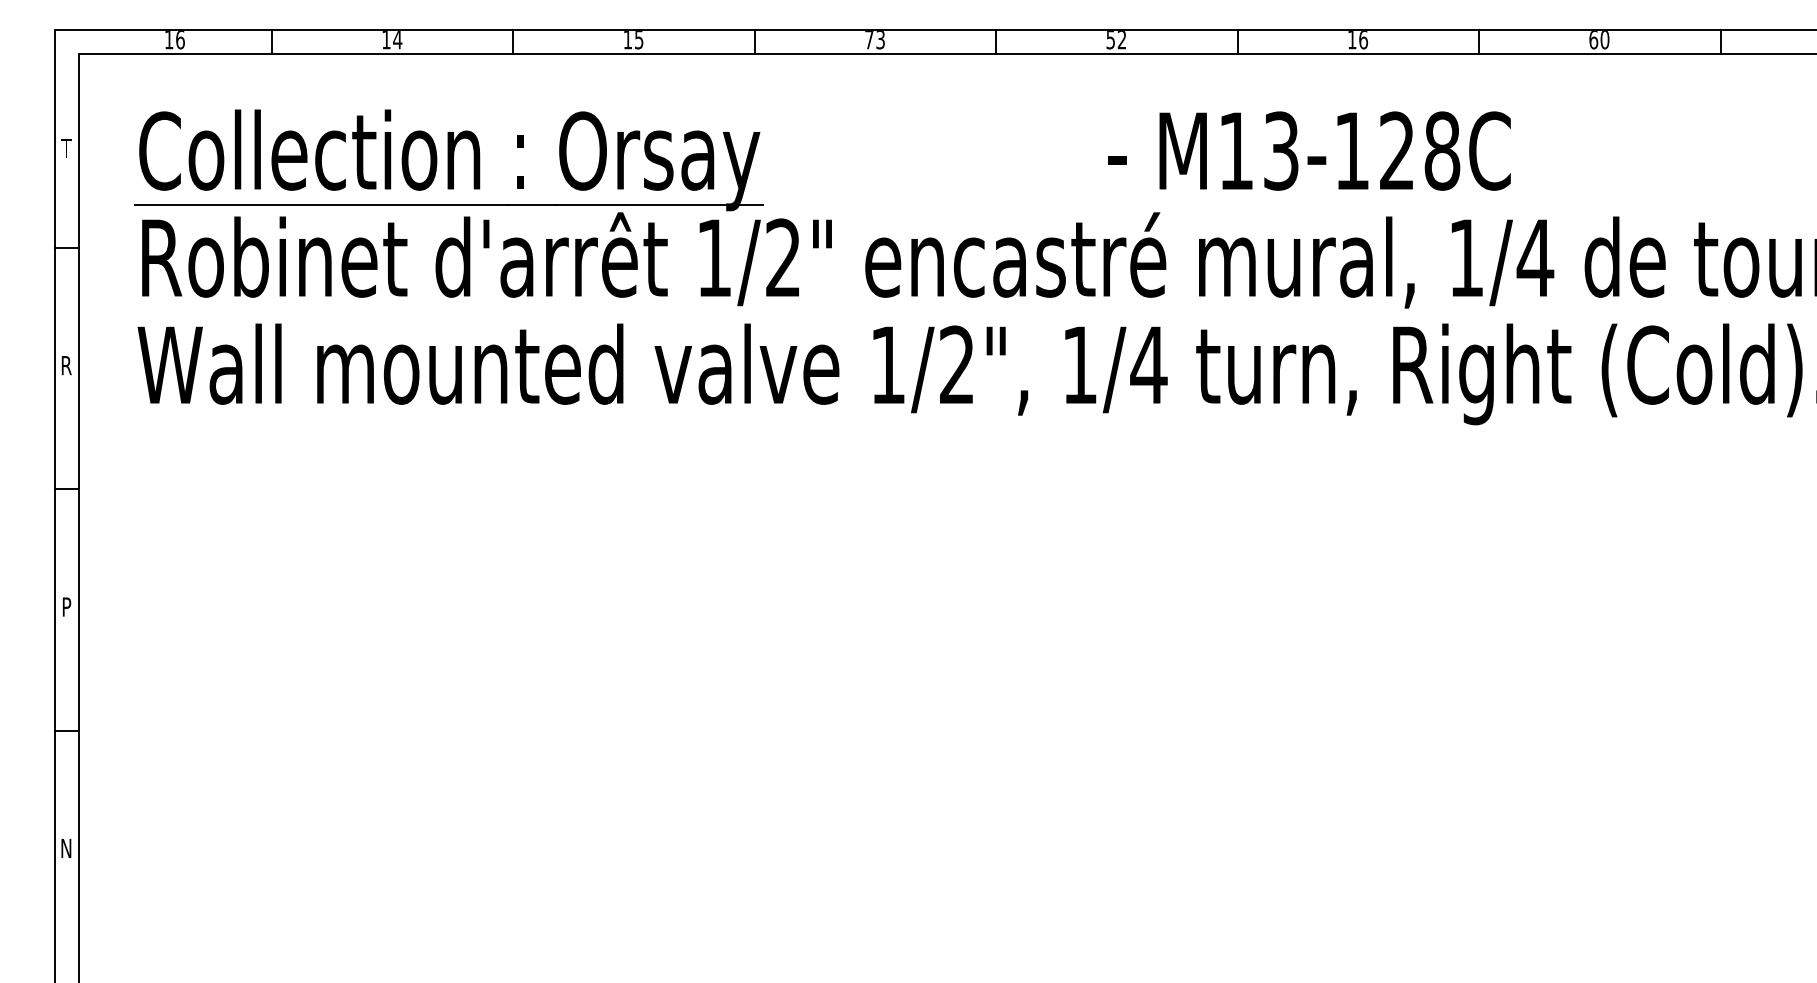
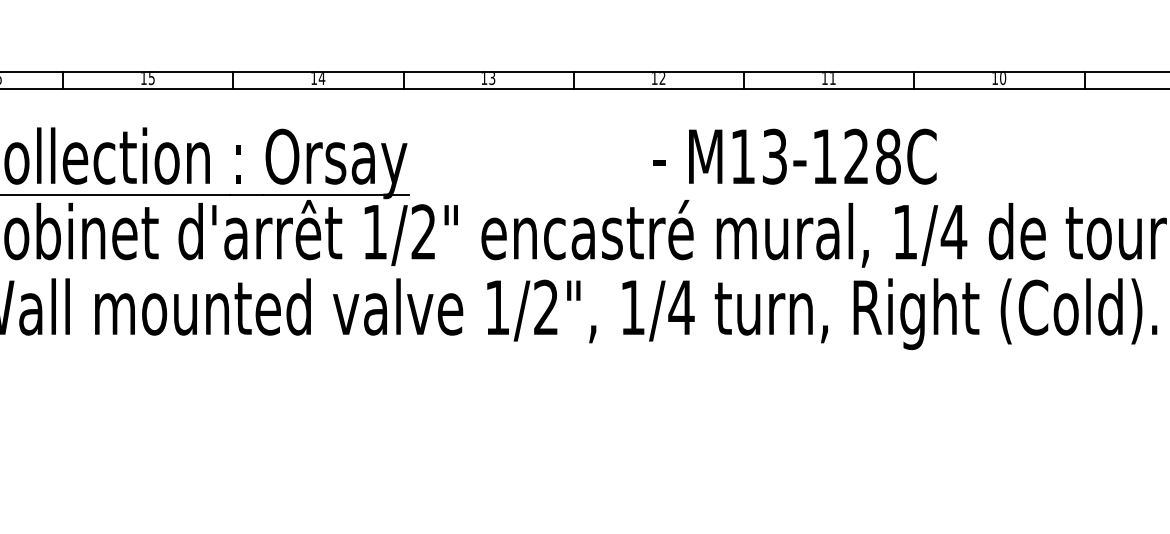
text: (397, 40) -> (151, 78), 14 -> 15
text: (638, 40) -> (321, 78), 15 -> 14
text: (869, 40) -> (484, 78), 73 -> 13
text: (1110, 40) -> (654, 78), 52 -> 12
text: (1363, 40) -> (832, 78), 16 -> 11
text: (1593, 40) -> (994, 78), 60 -> 10

